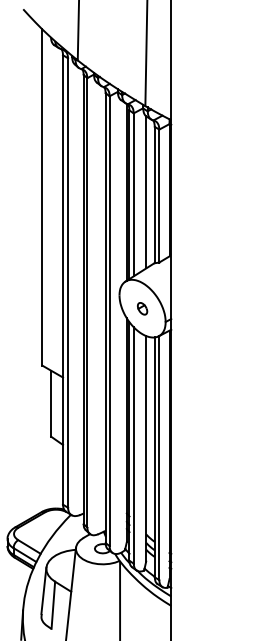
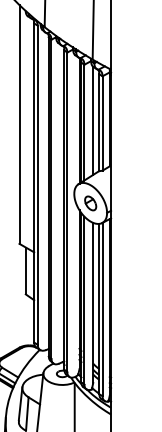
part: (142, 308) -> (90, 203), size x1.67

